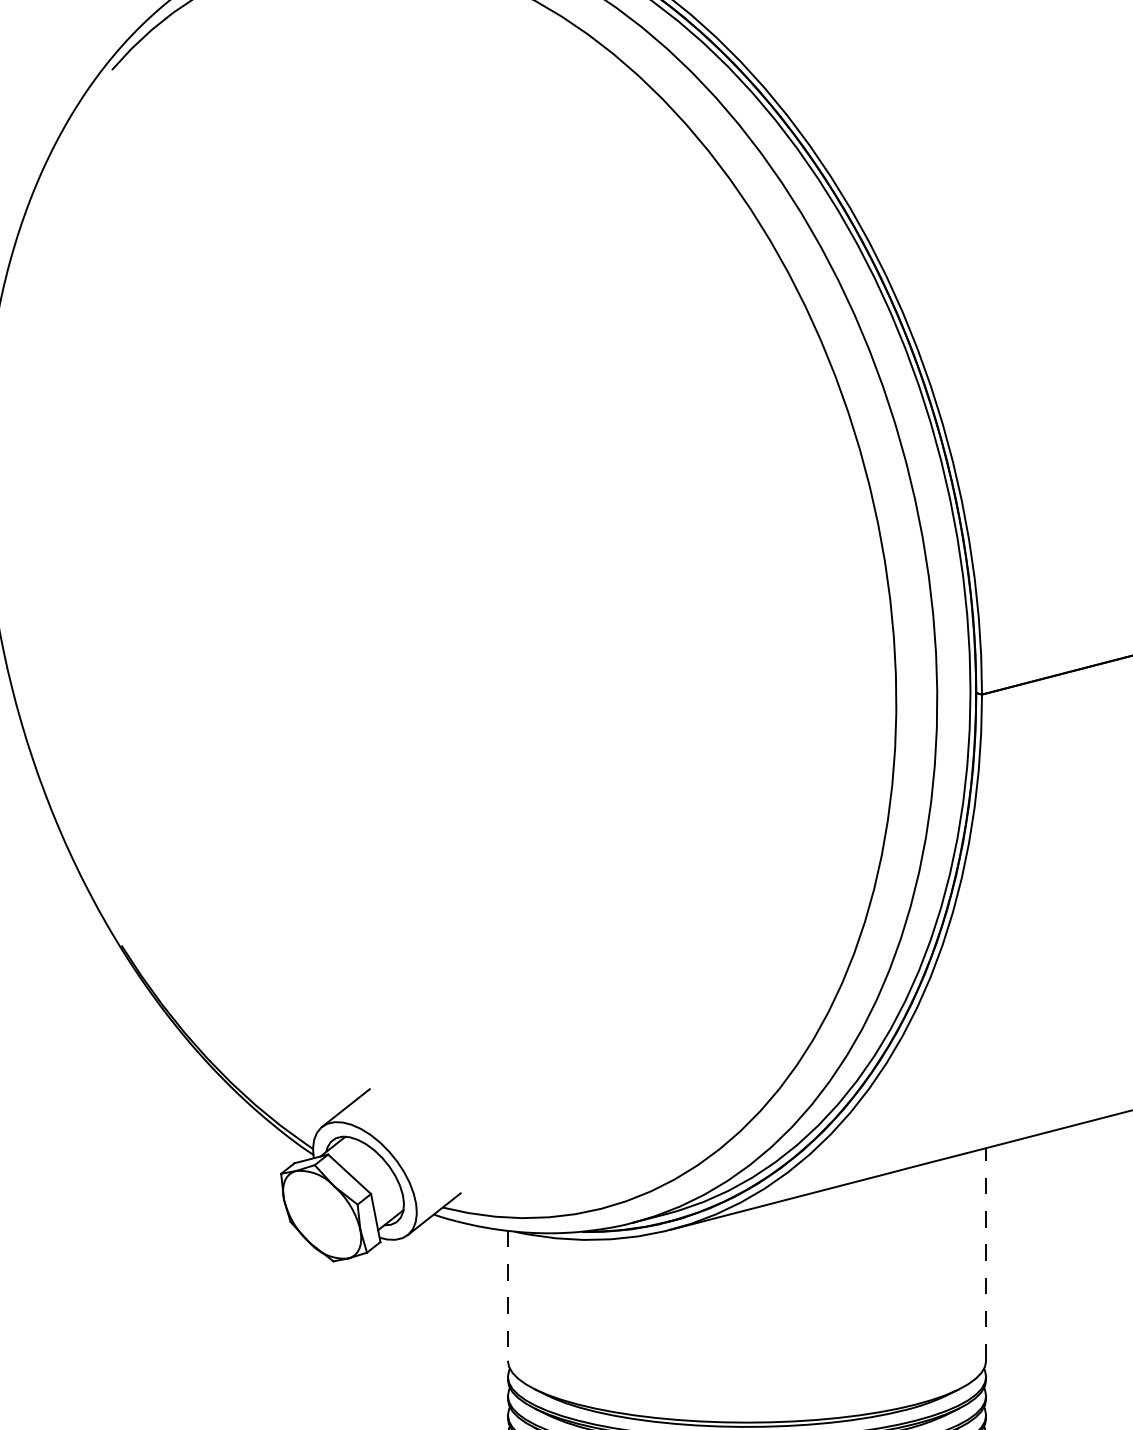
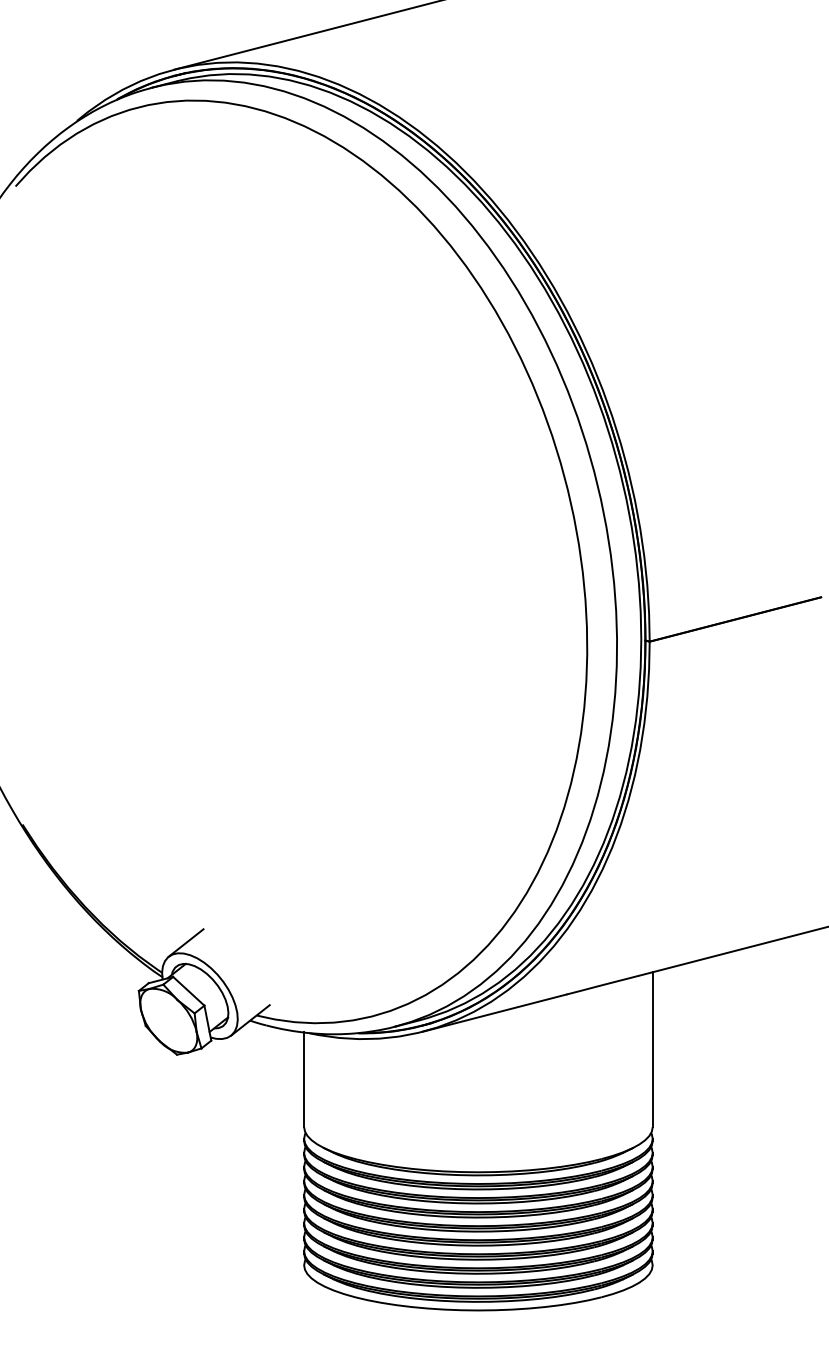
line: (985, 1254) -> (652, 1049), dashed -> solid
line: (508, 1296) -> (304, 1080), dashed -> solid

